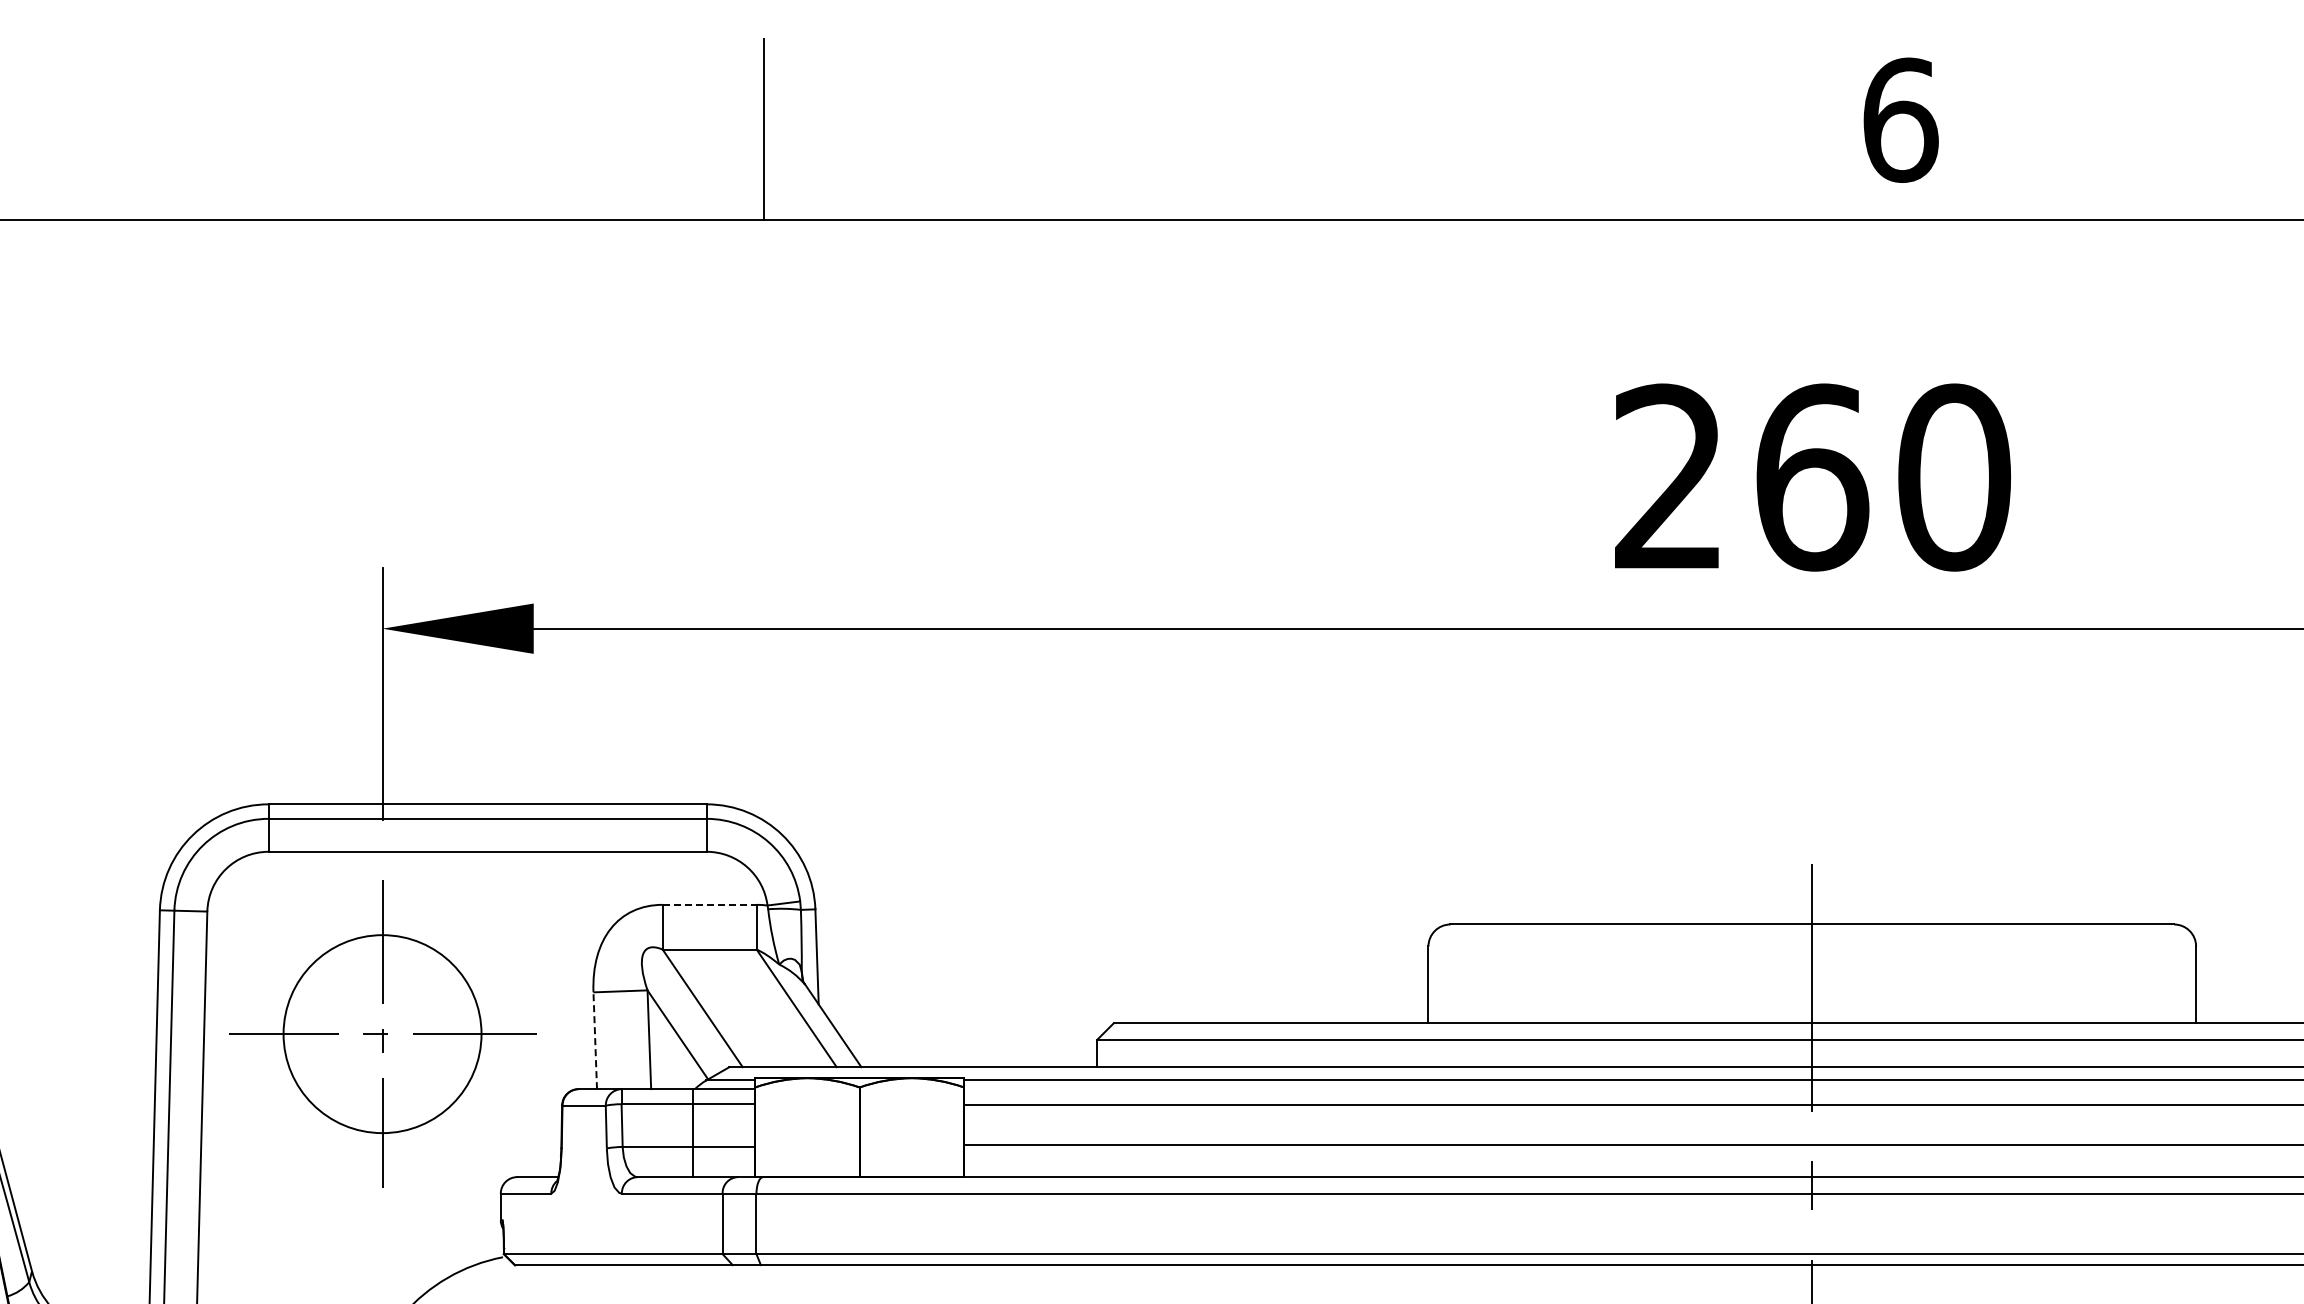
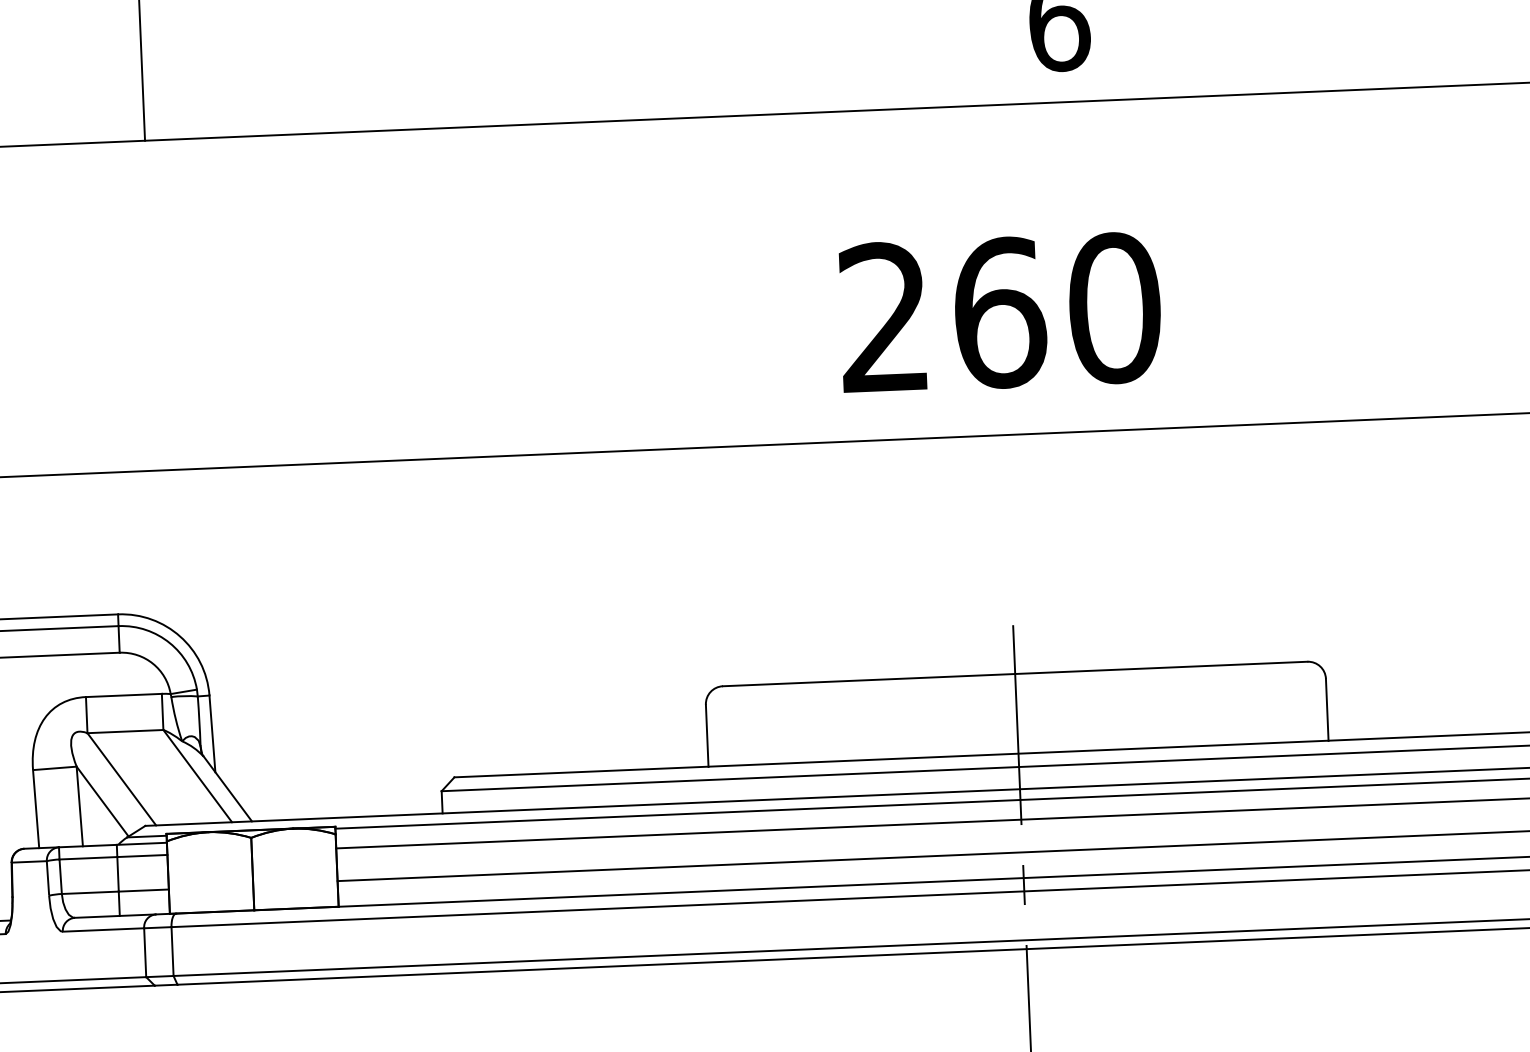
line: (709, 904) -> (123, 695), dashed -> solid
line: (595, 1040) -> (36, 808), dashed -> solid

